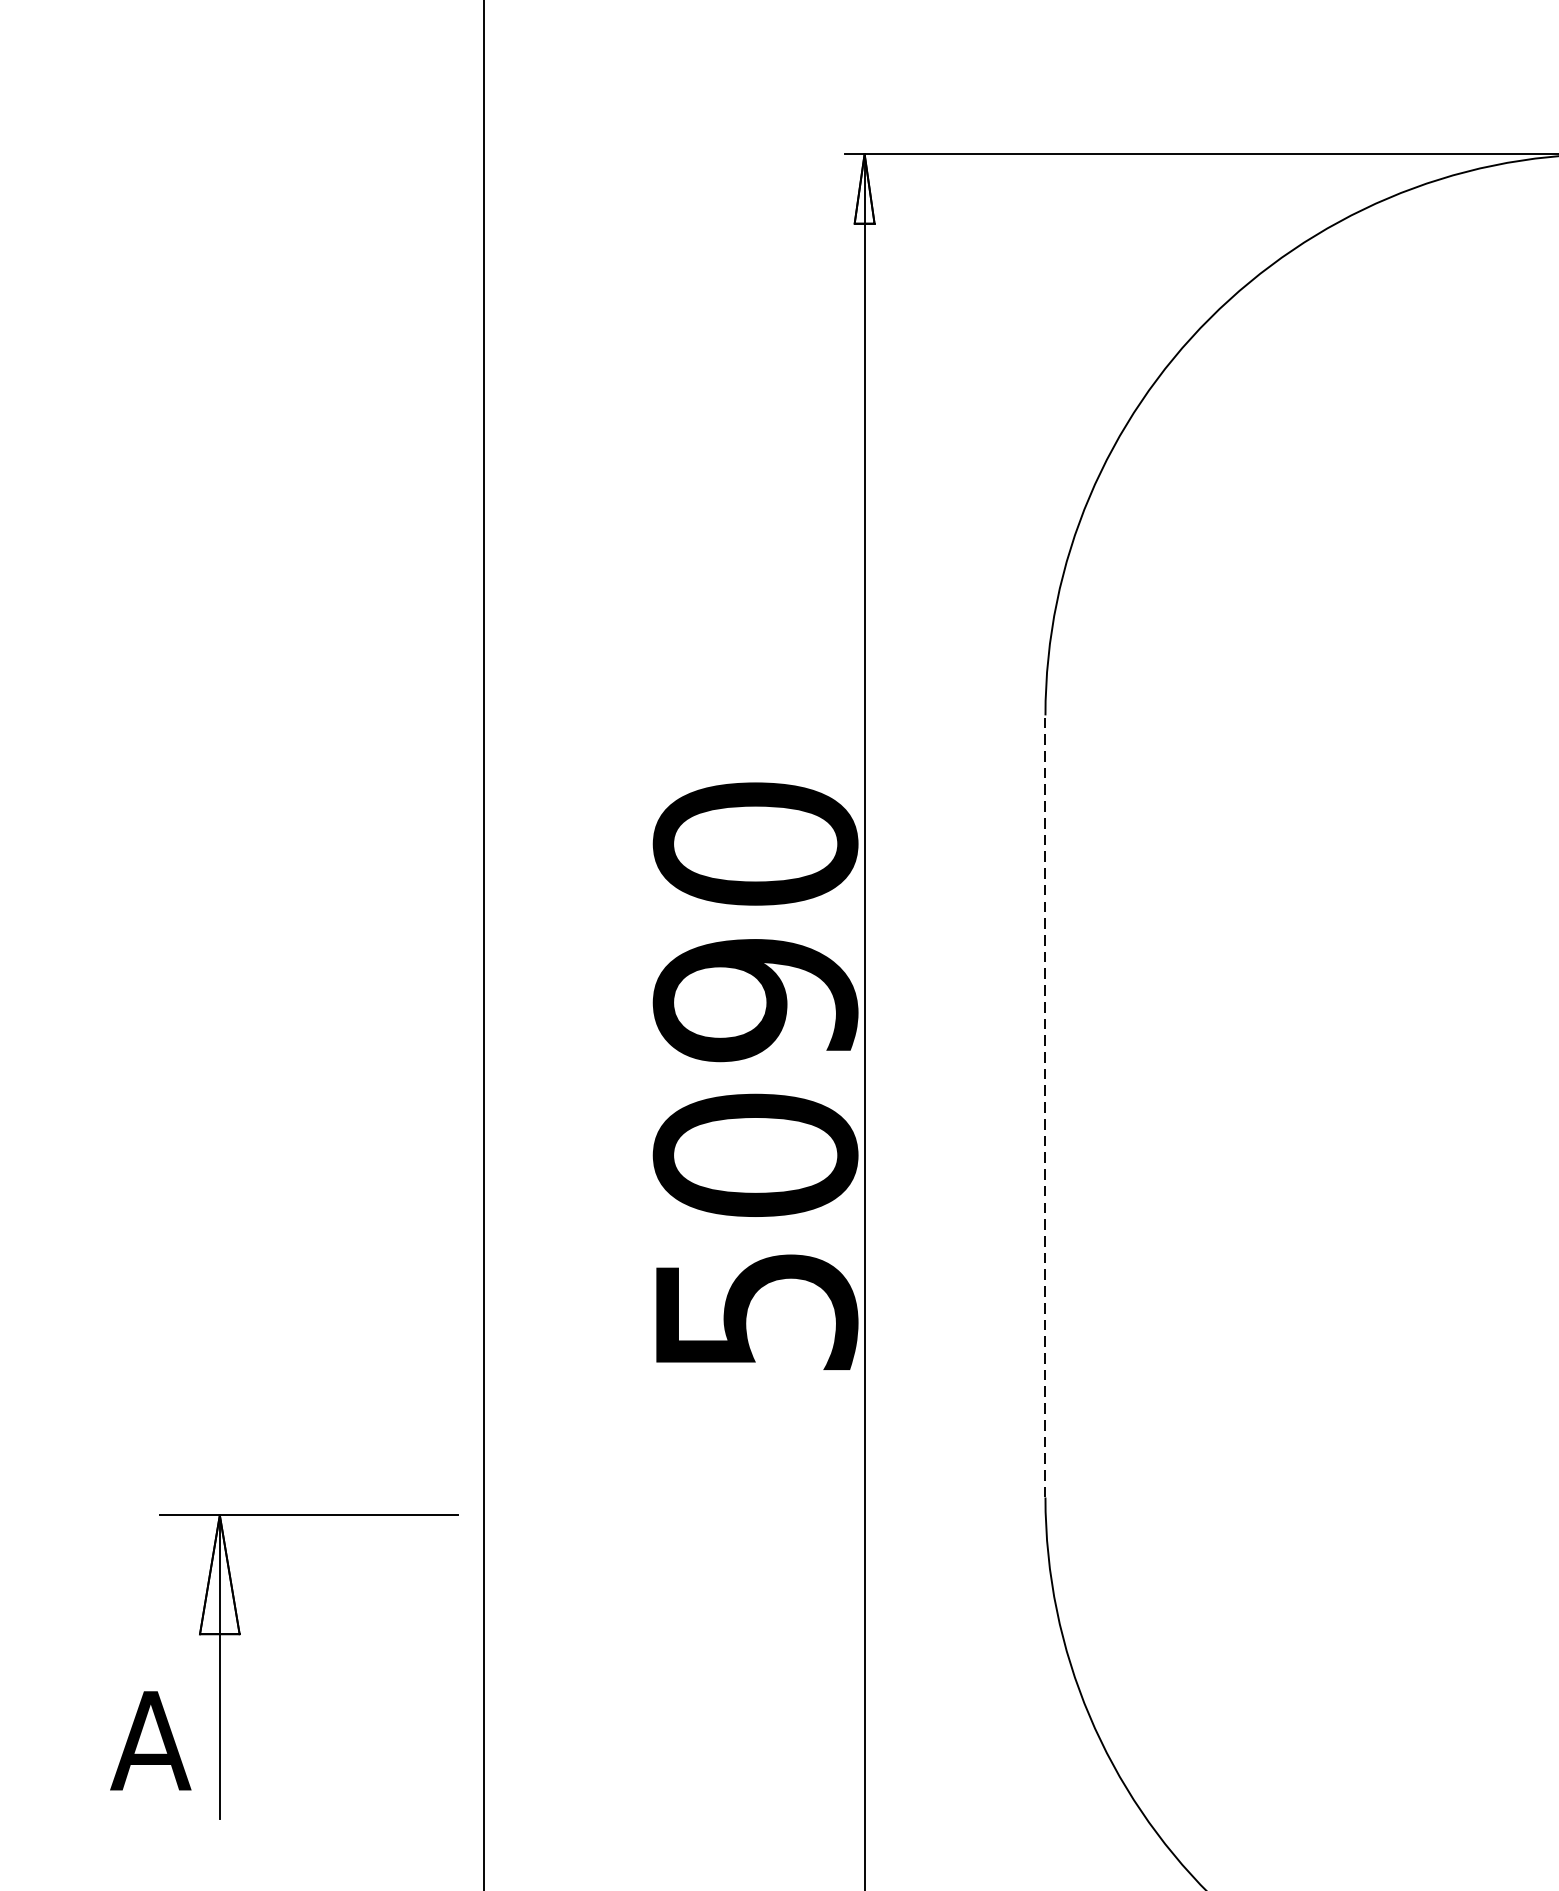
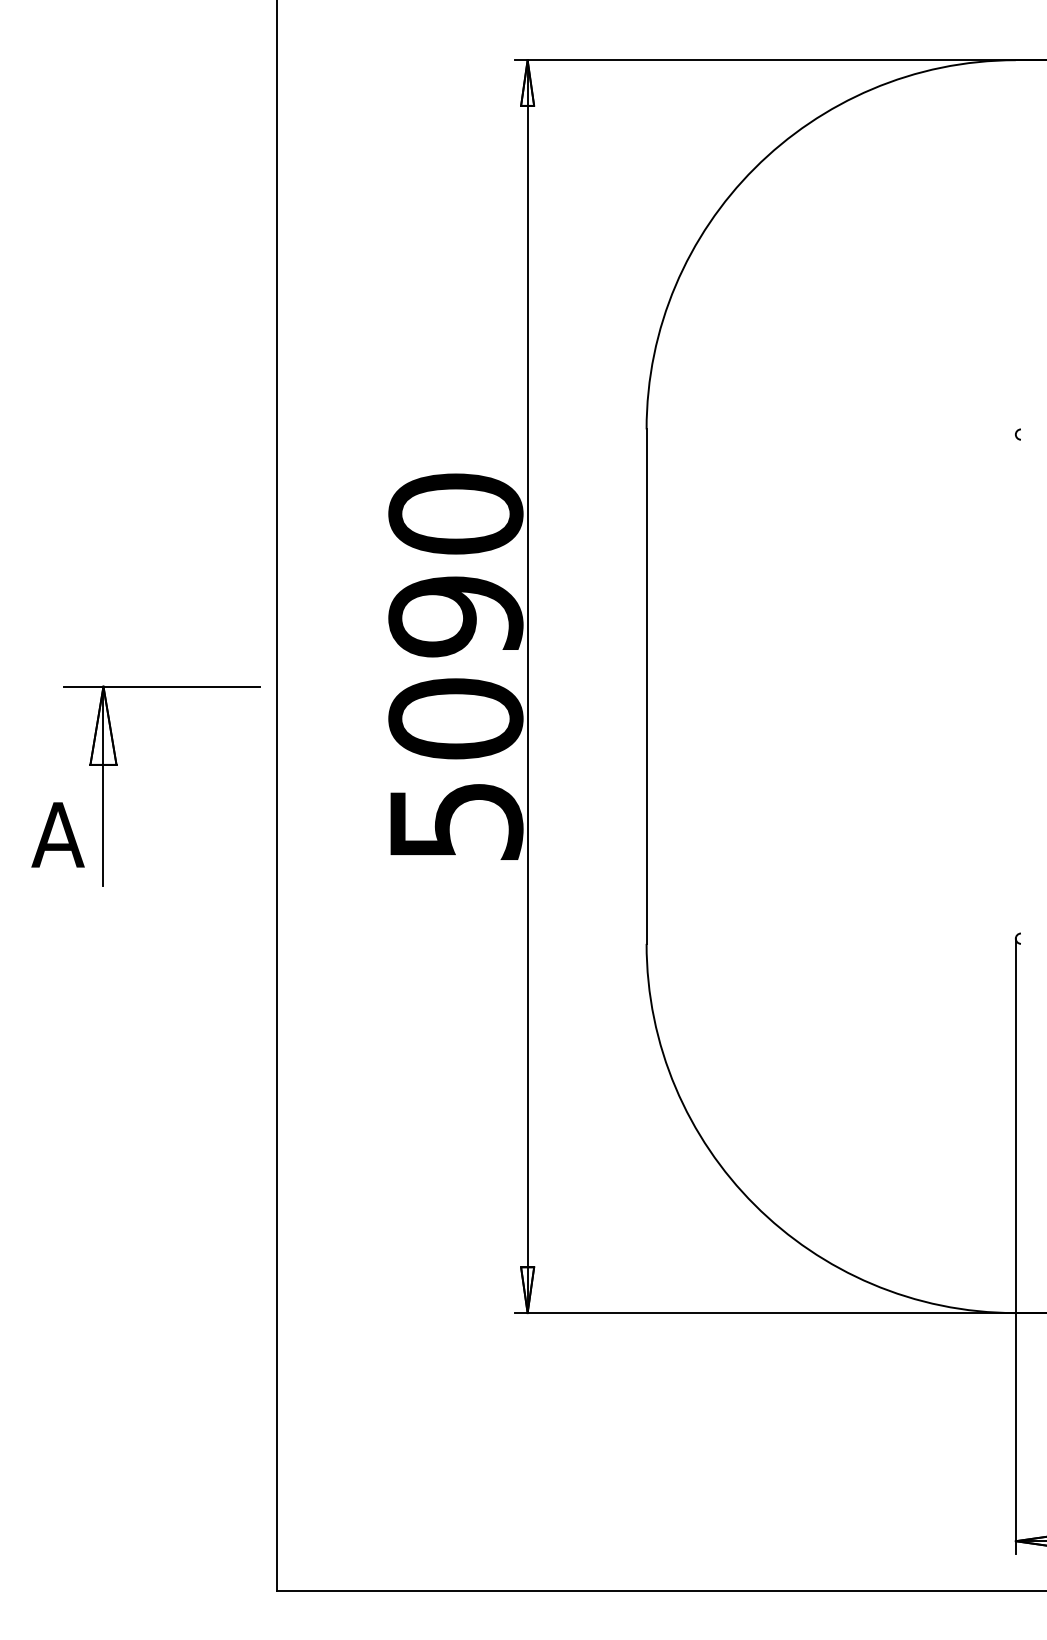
line: (1045, 1106) -> (646, 686), dashed -> solid
part: (241, 1635) -> (117, 765), moved

